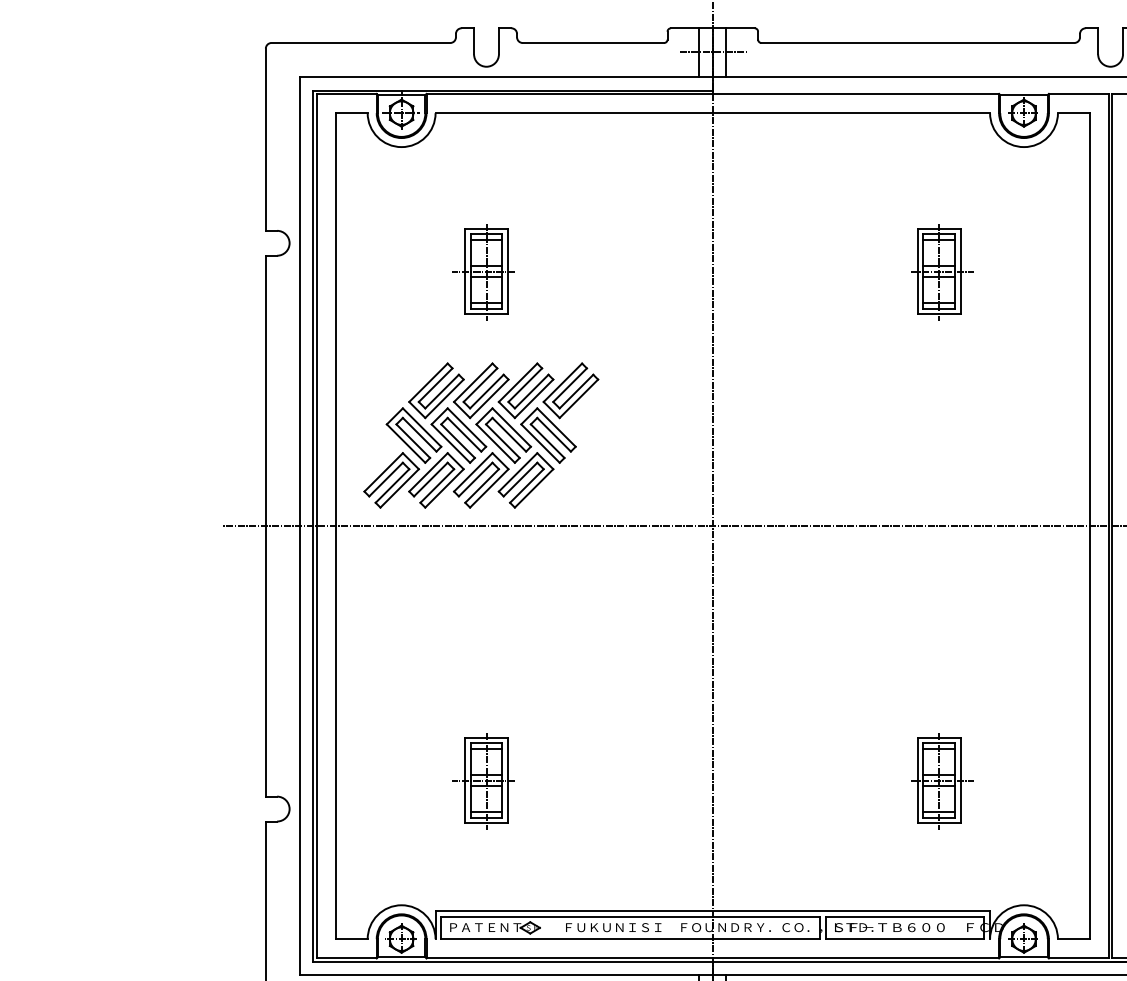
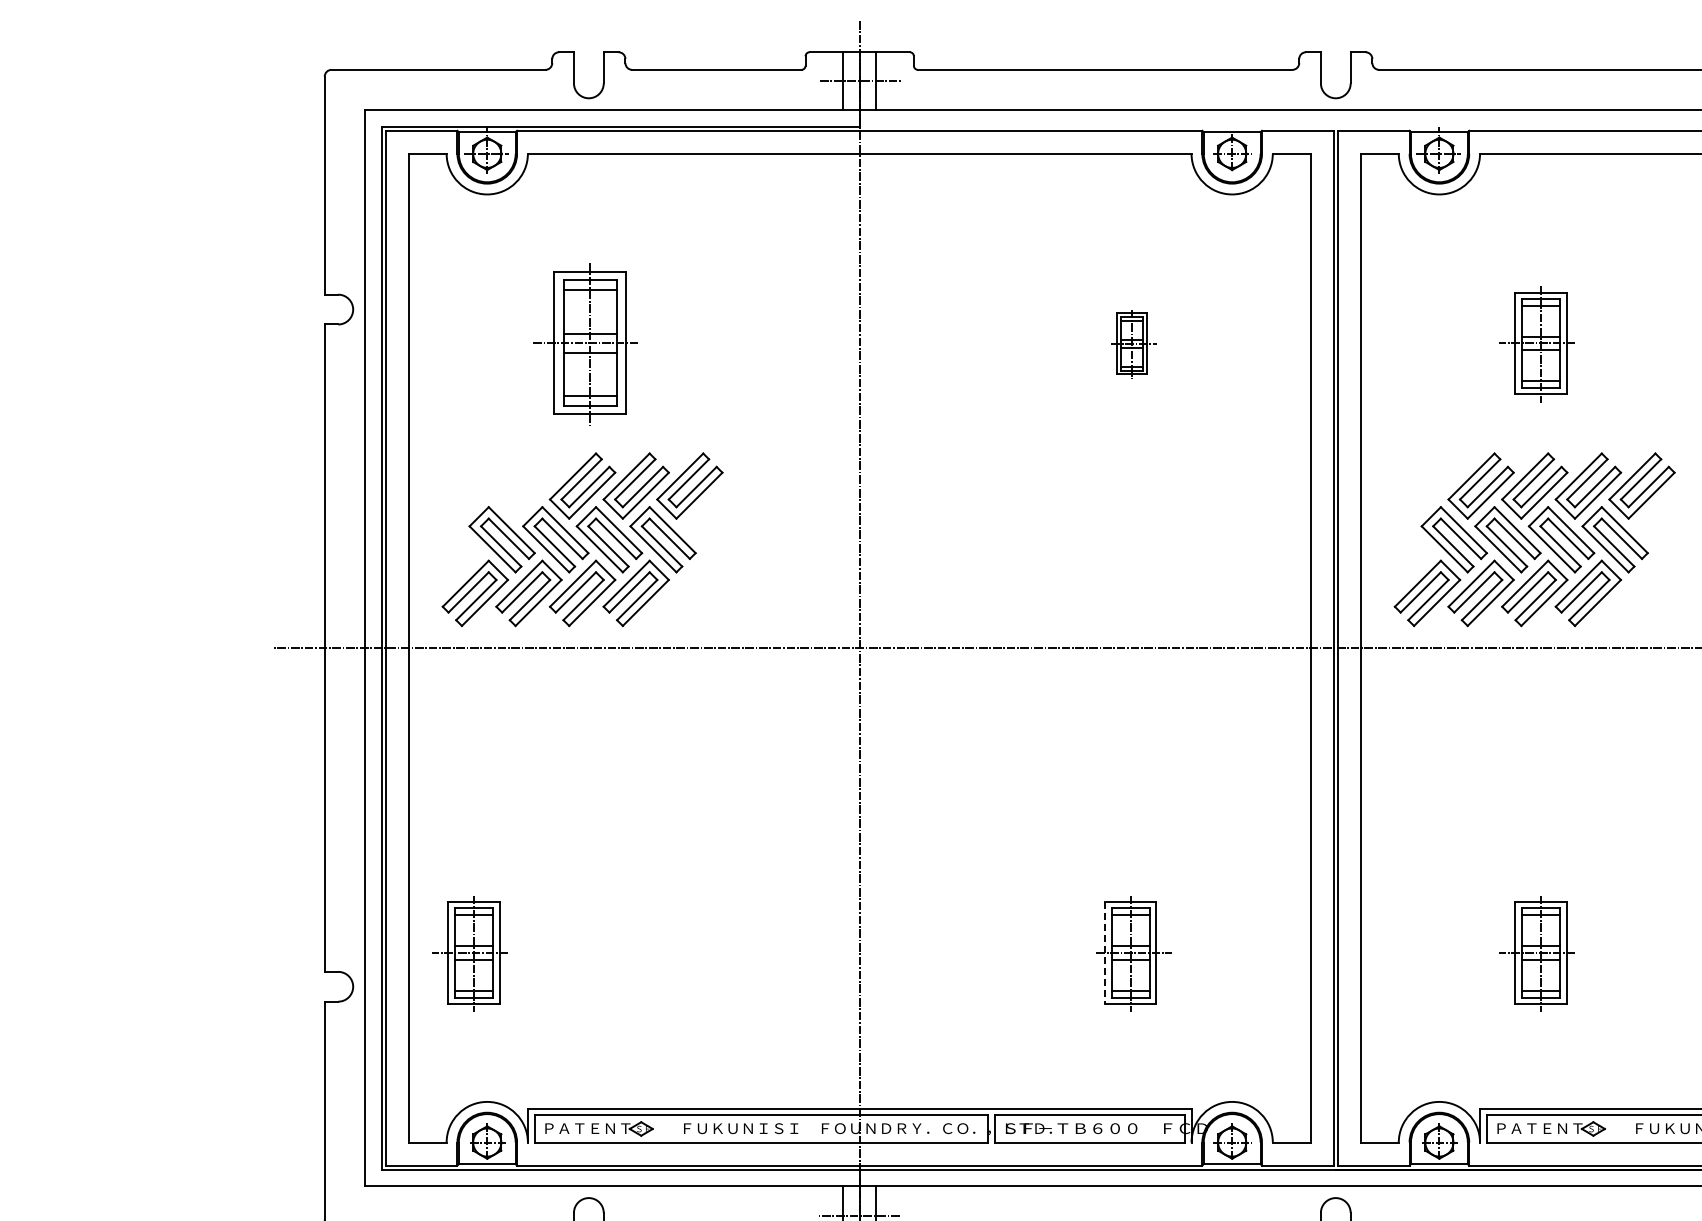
part: (482, 272) -> (584, 344), size x1.4
part: (941, 272) -> (1133, 344), size x0.6
part: (436, 390) -> (528, 485), removed
line: (917, 780) -> (1104, 952), solid -> dashed
part: (482, 781) -> (469, 953), moved

